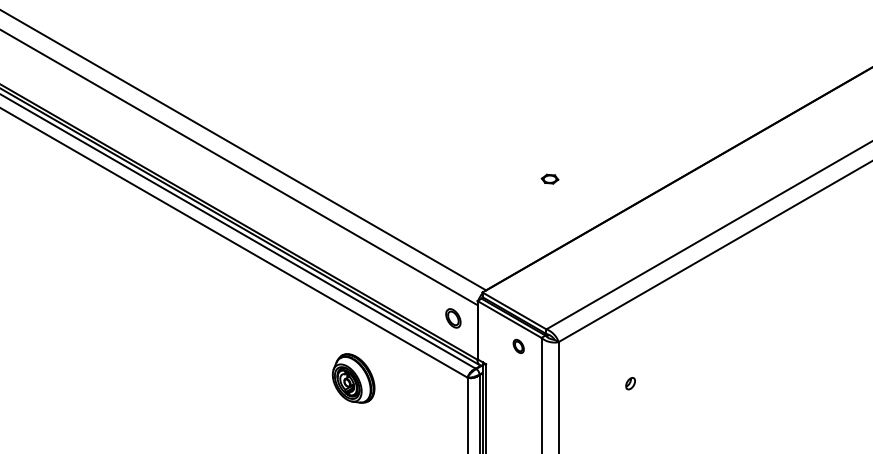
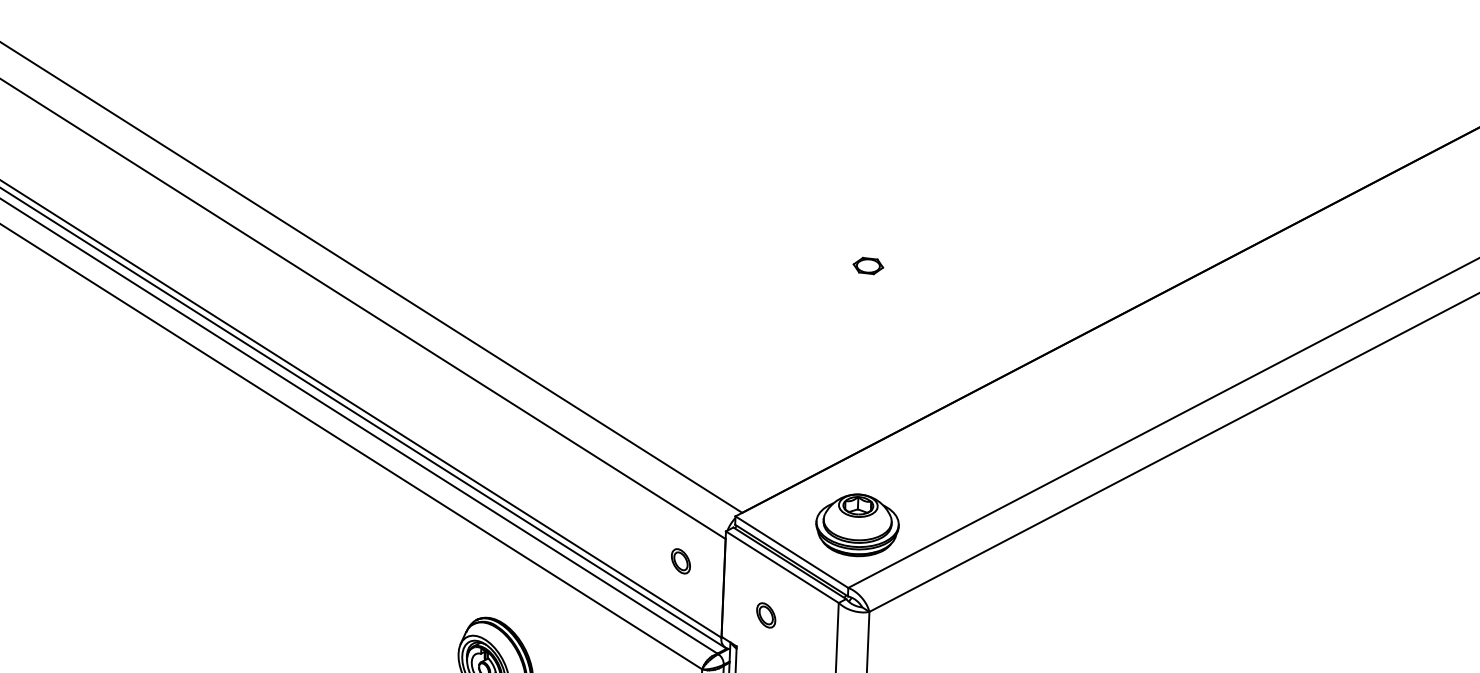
part: (549, 178) -> (867, 264), moved
part: (549, 294) -> (856, 525), added
part: (453, 318) -> (681, 561), size x0.71
part: (518, 345) -> (765, 613), moved

